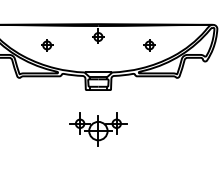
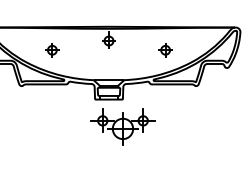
part: (97, 128) -> (122, 126), moved

